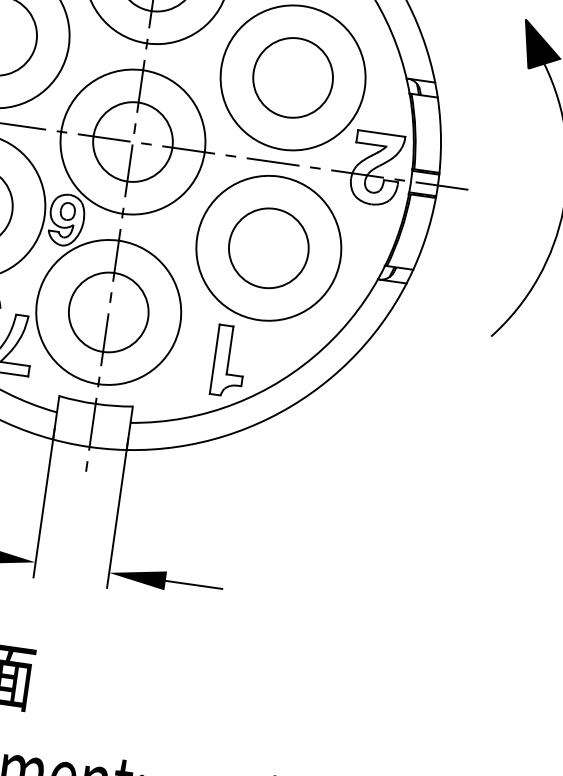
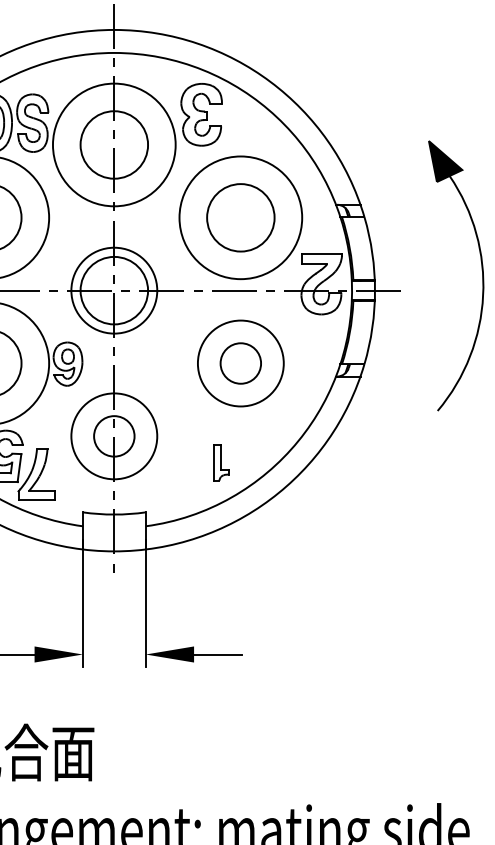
circle: (132, 141) -> (113, 290), size x0.7
circle: (268, 248) -> (240, 363), size x0.6
circle: (268, 248) -> (240, 363), size x0.7
circle: (107, 312) -> (113, 436), size x0.7
circle: (108, 312) -> (114, 436), size x0.6
part: (229, 360) -> (221, 462), size x0.6

